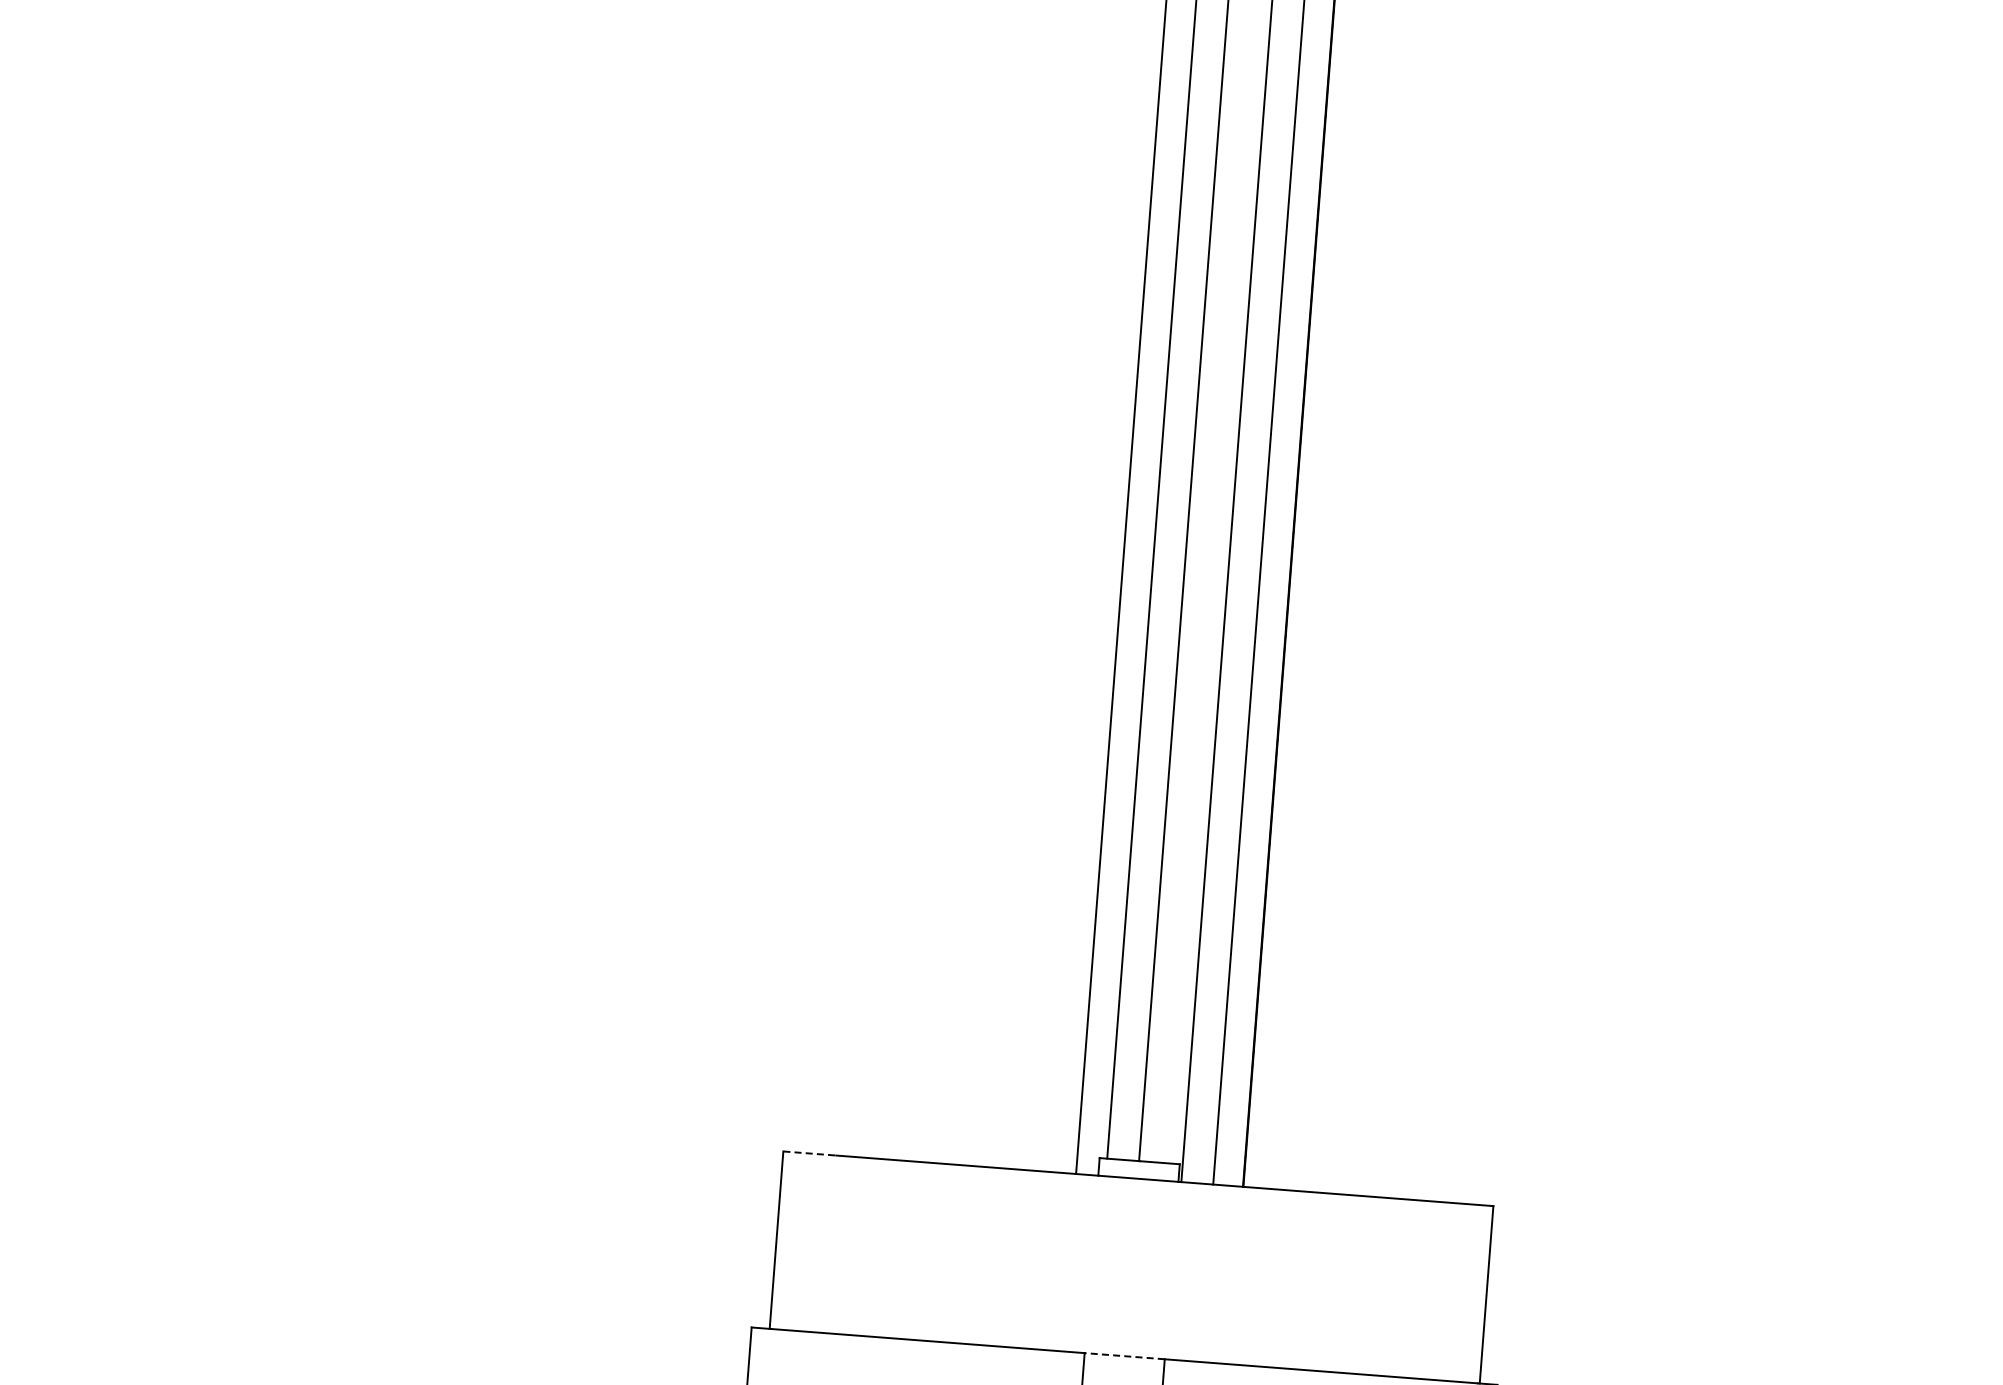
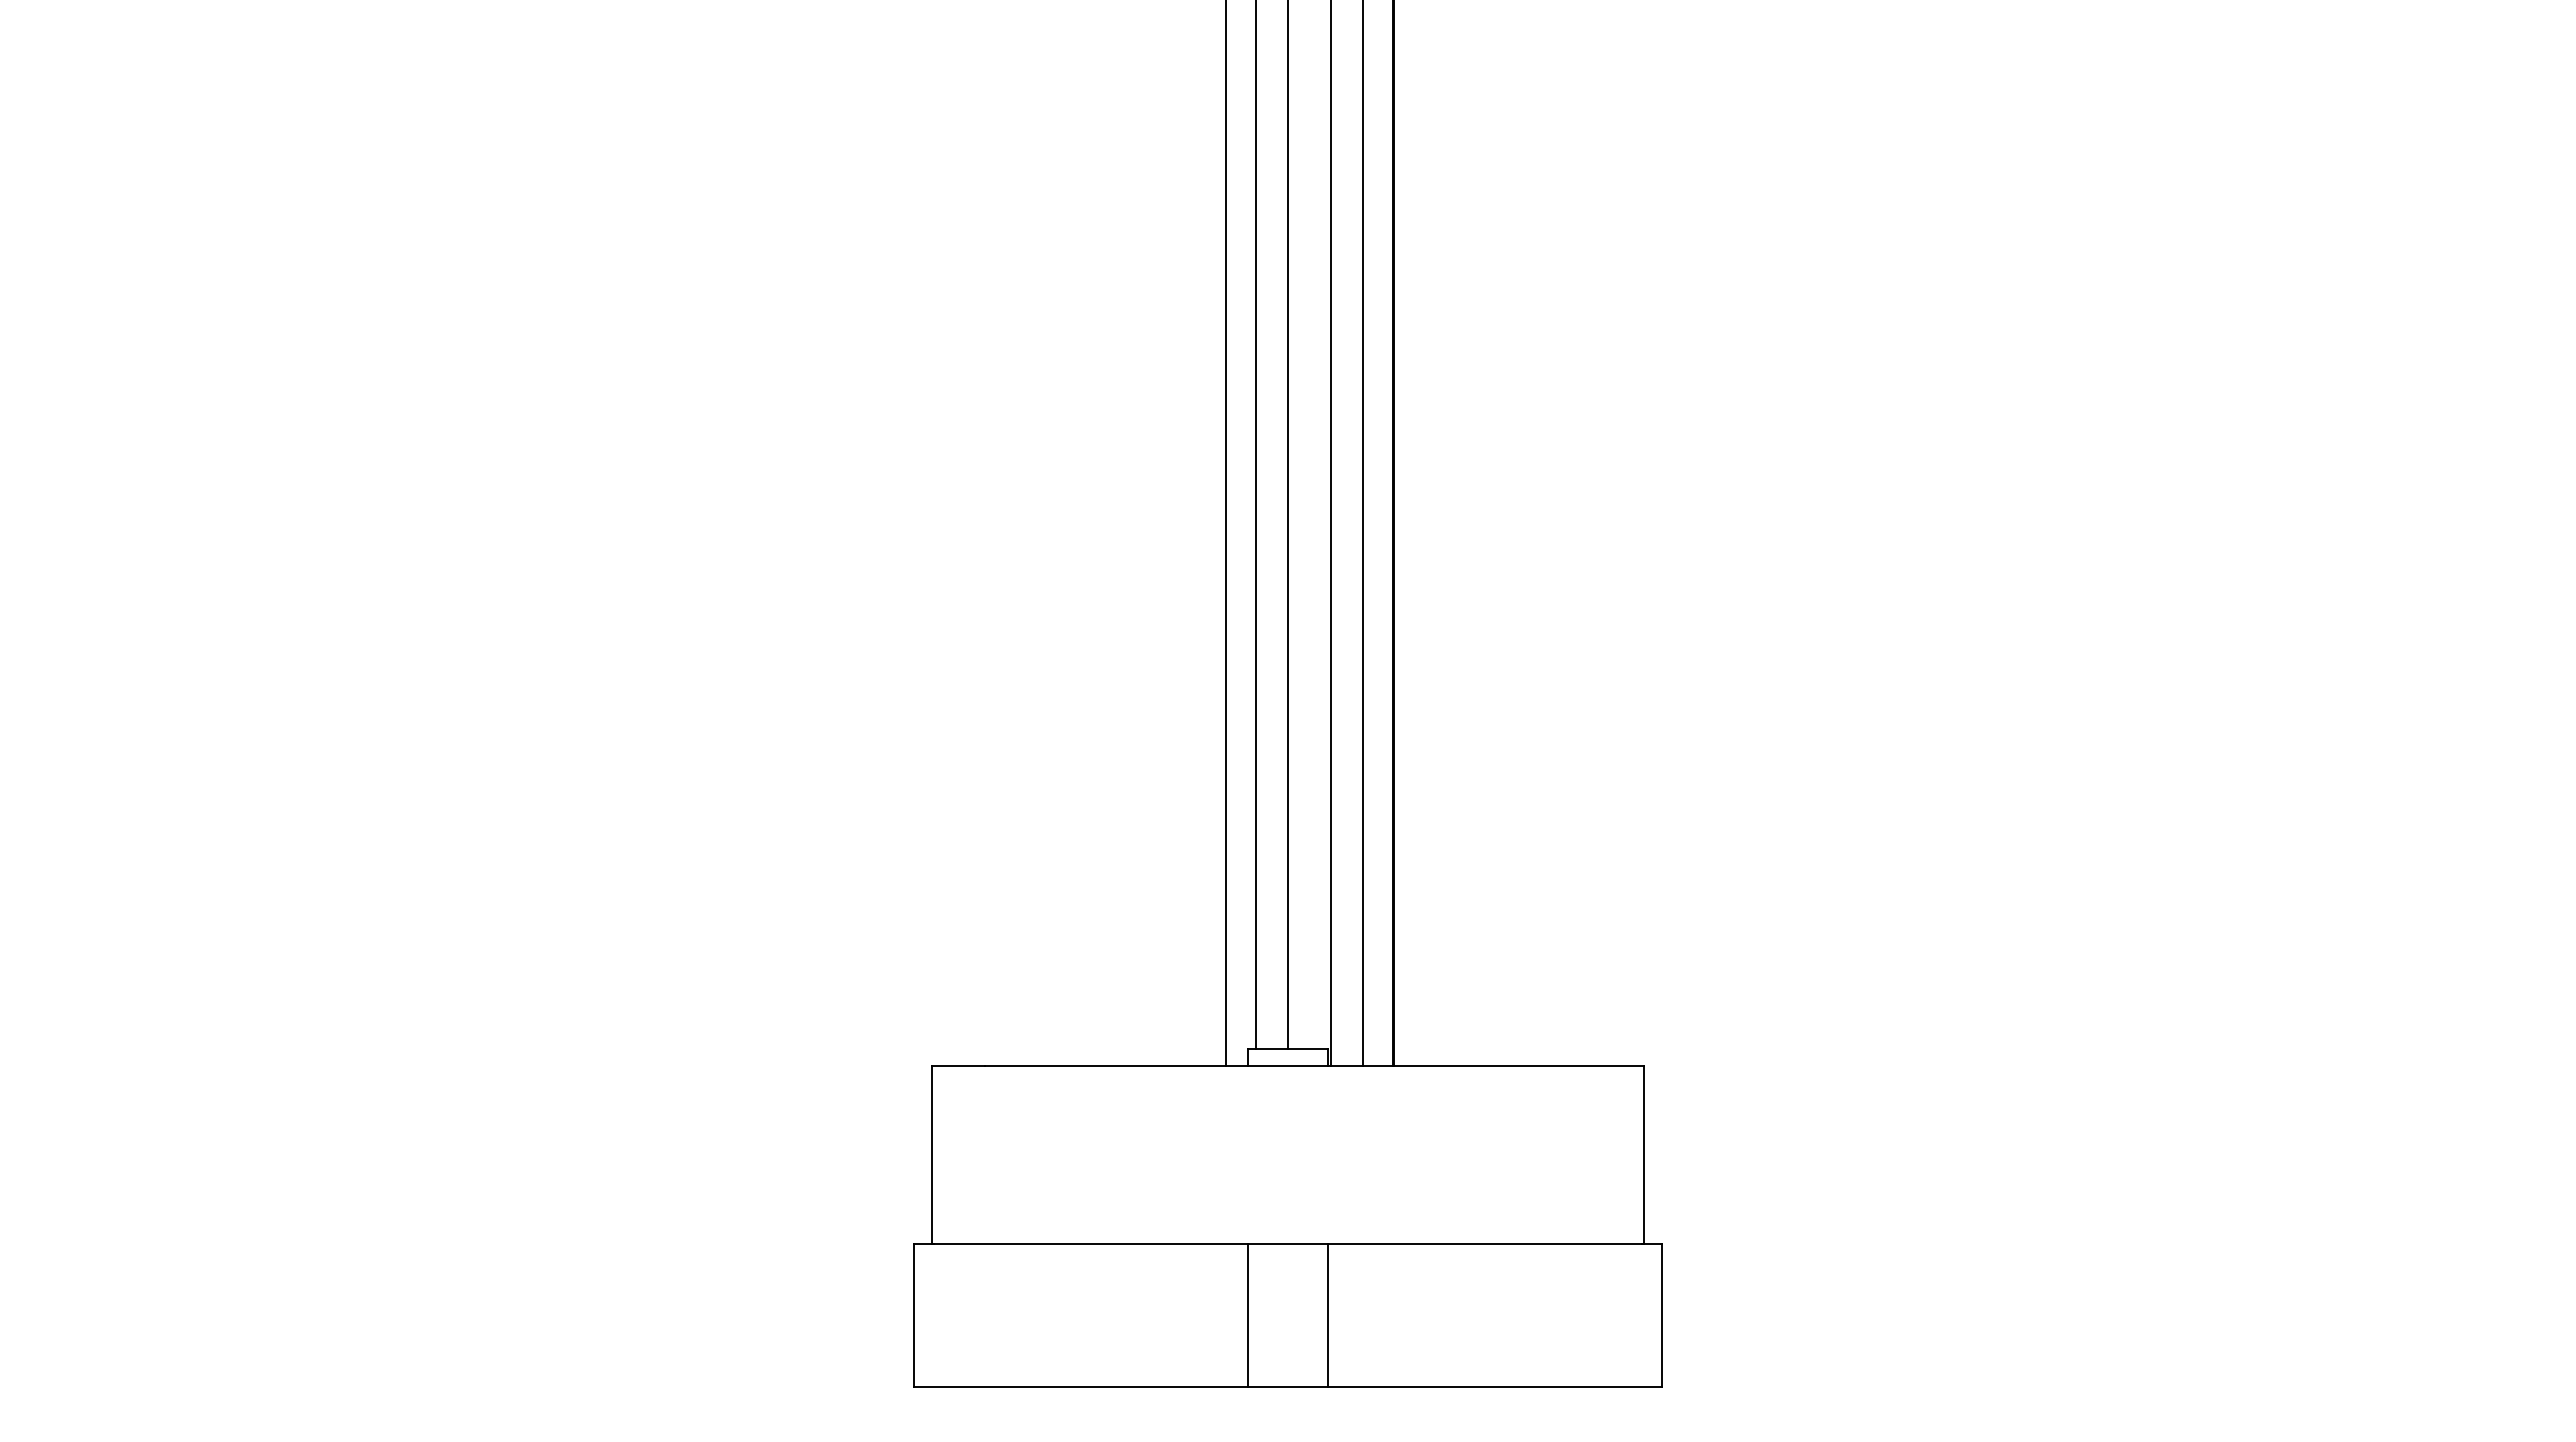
line: (809, 1153) -> (958, 1066), dashed -> solid
line: (1124, 1356) -> (1287, 1244), dashed -> solid

